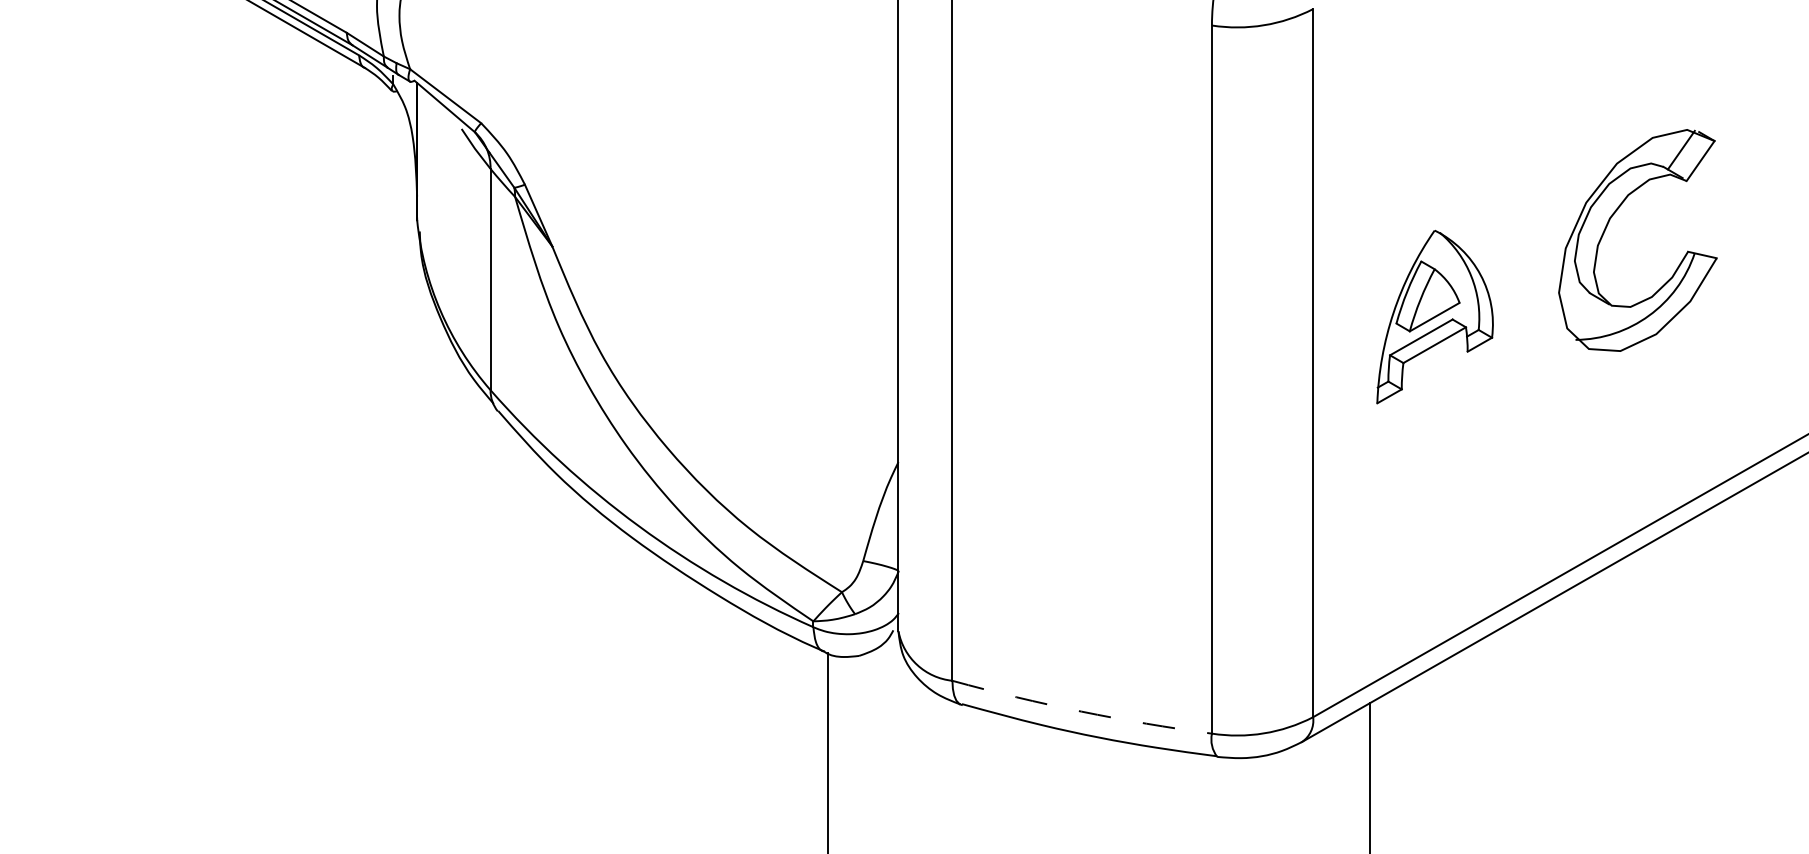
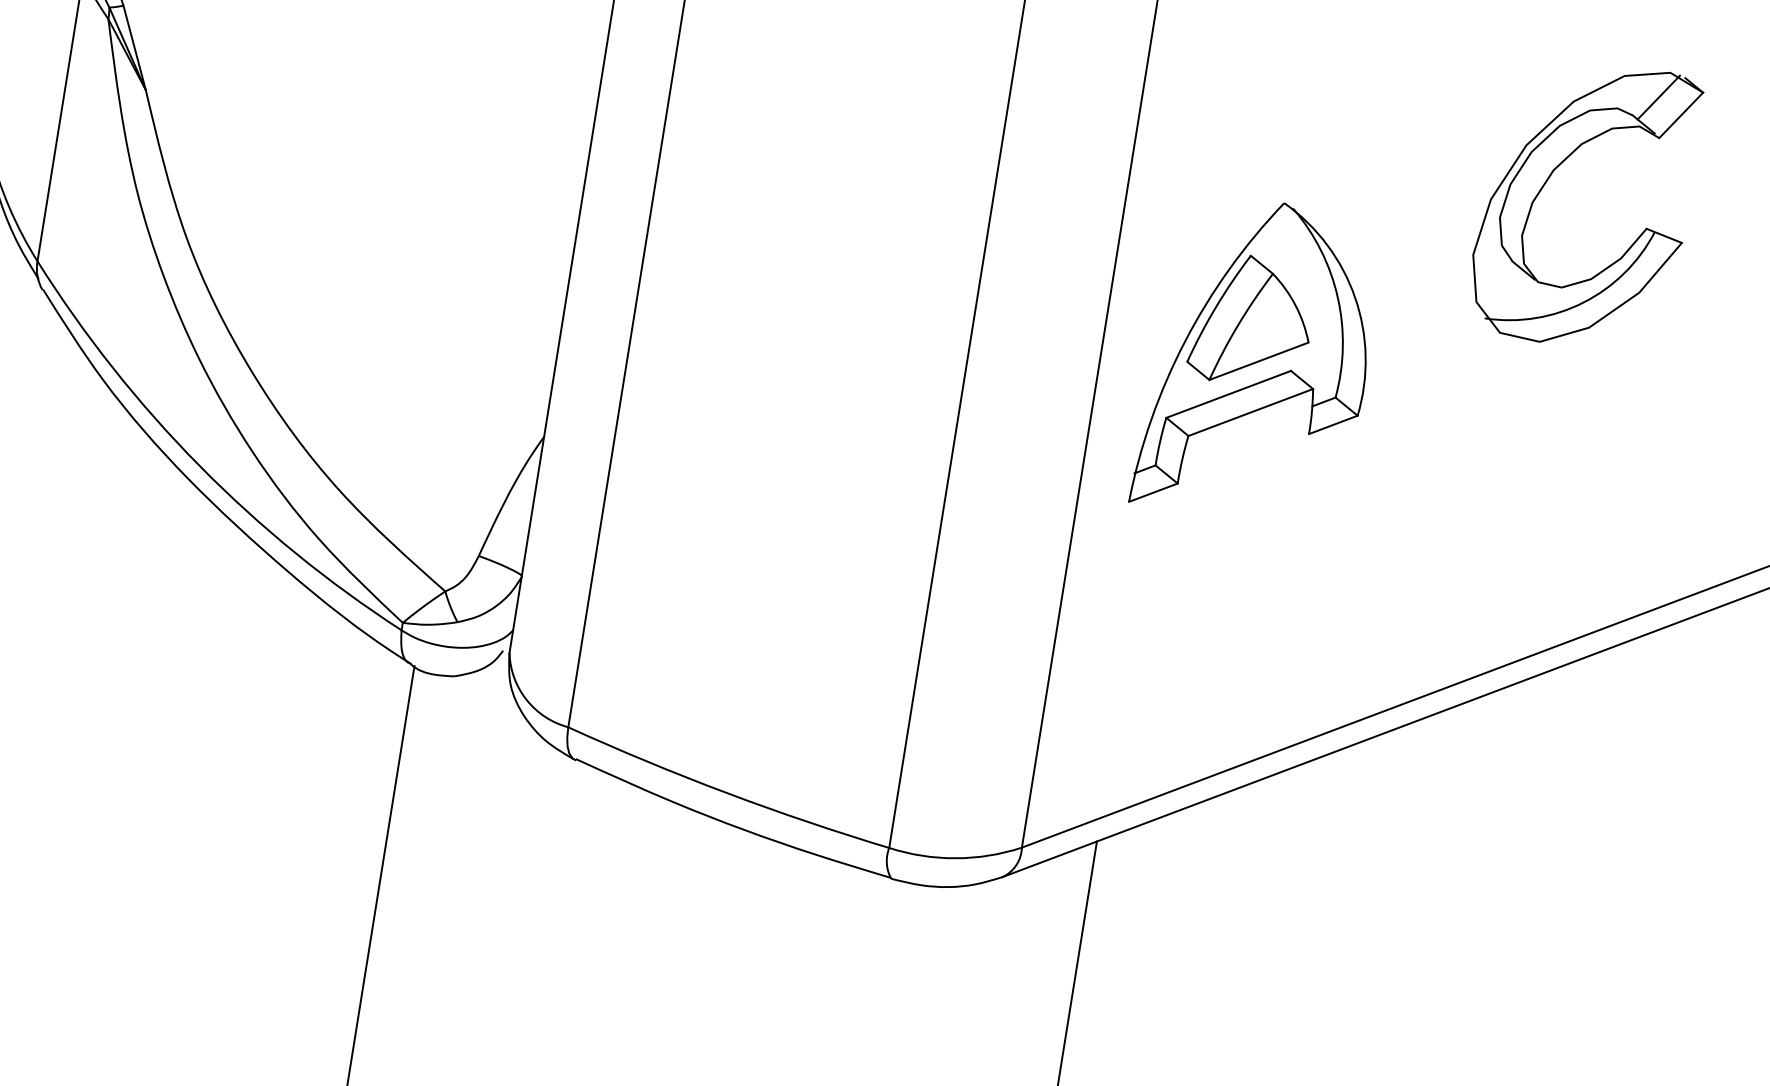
part: (1606, 229) -> (1546, 183), moved
part: (1434, 316) -> (1259, 360), size x1.43
arc: (1081, 711) -> (726, 792), dashed -> solid

